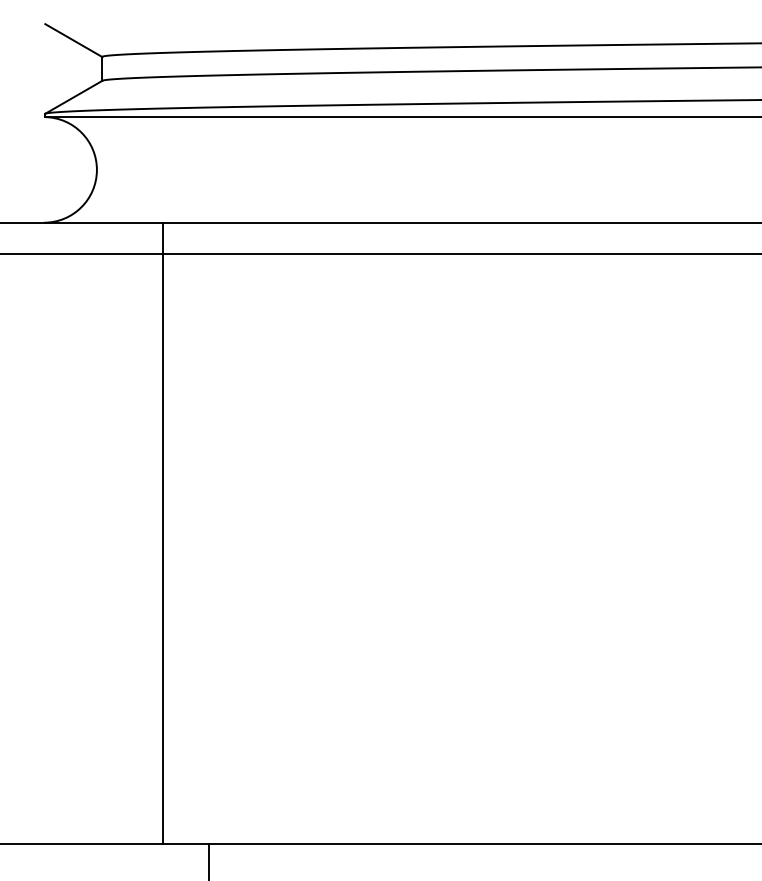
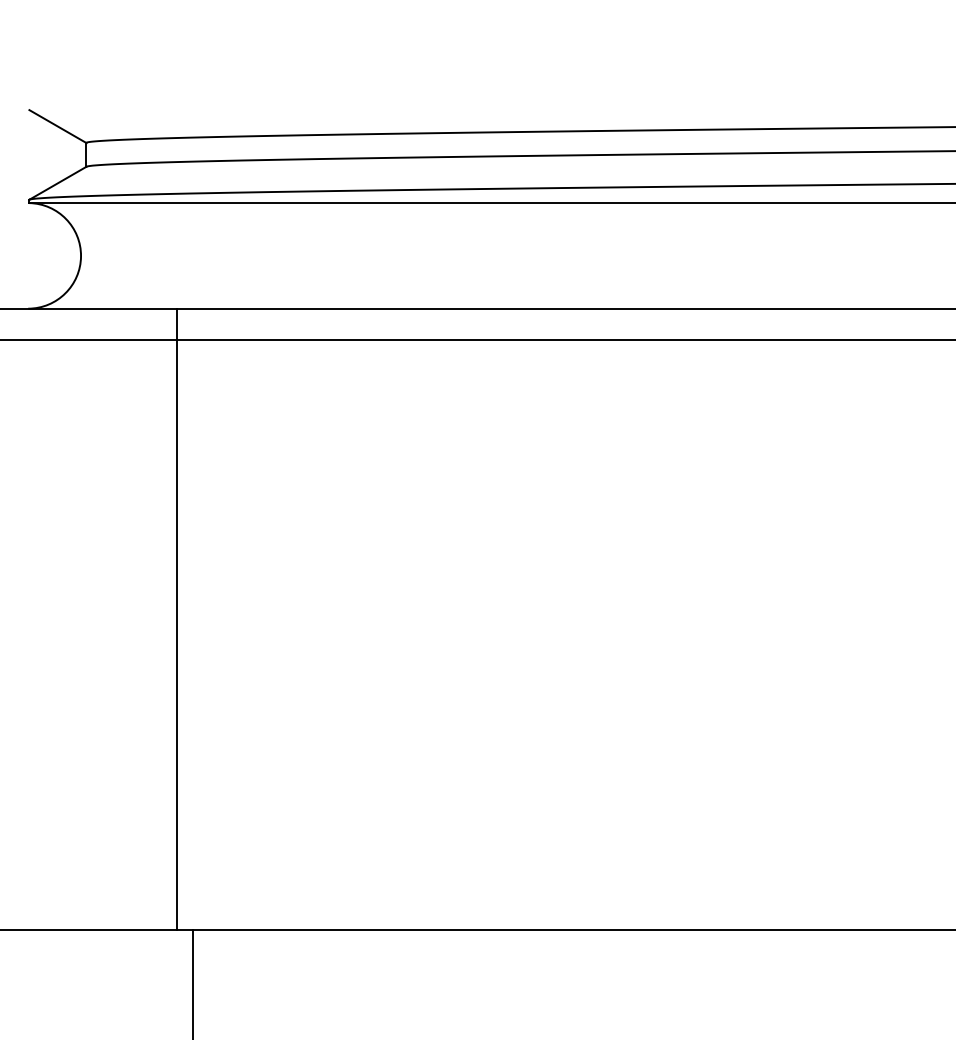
line: (163, 533) -> (177, 619), moved

